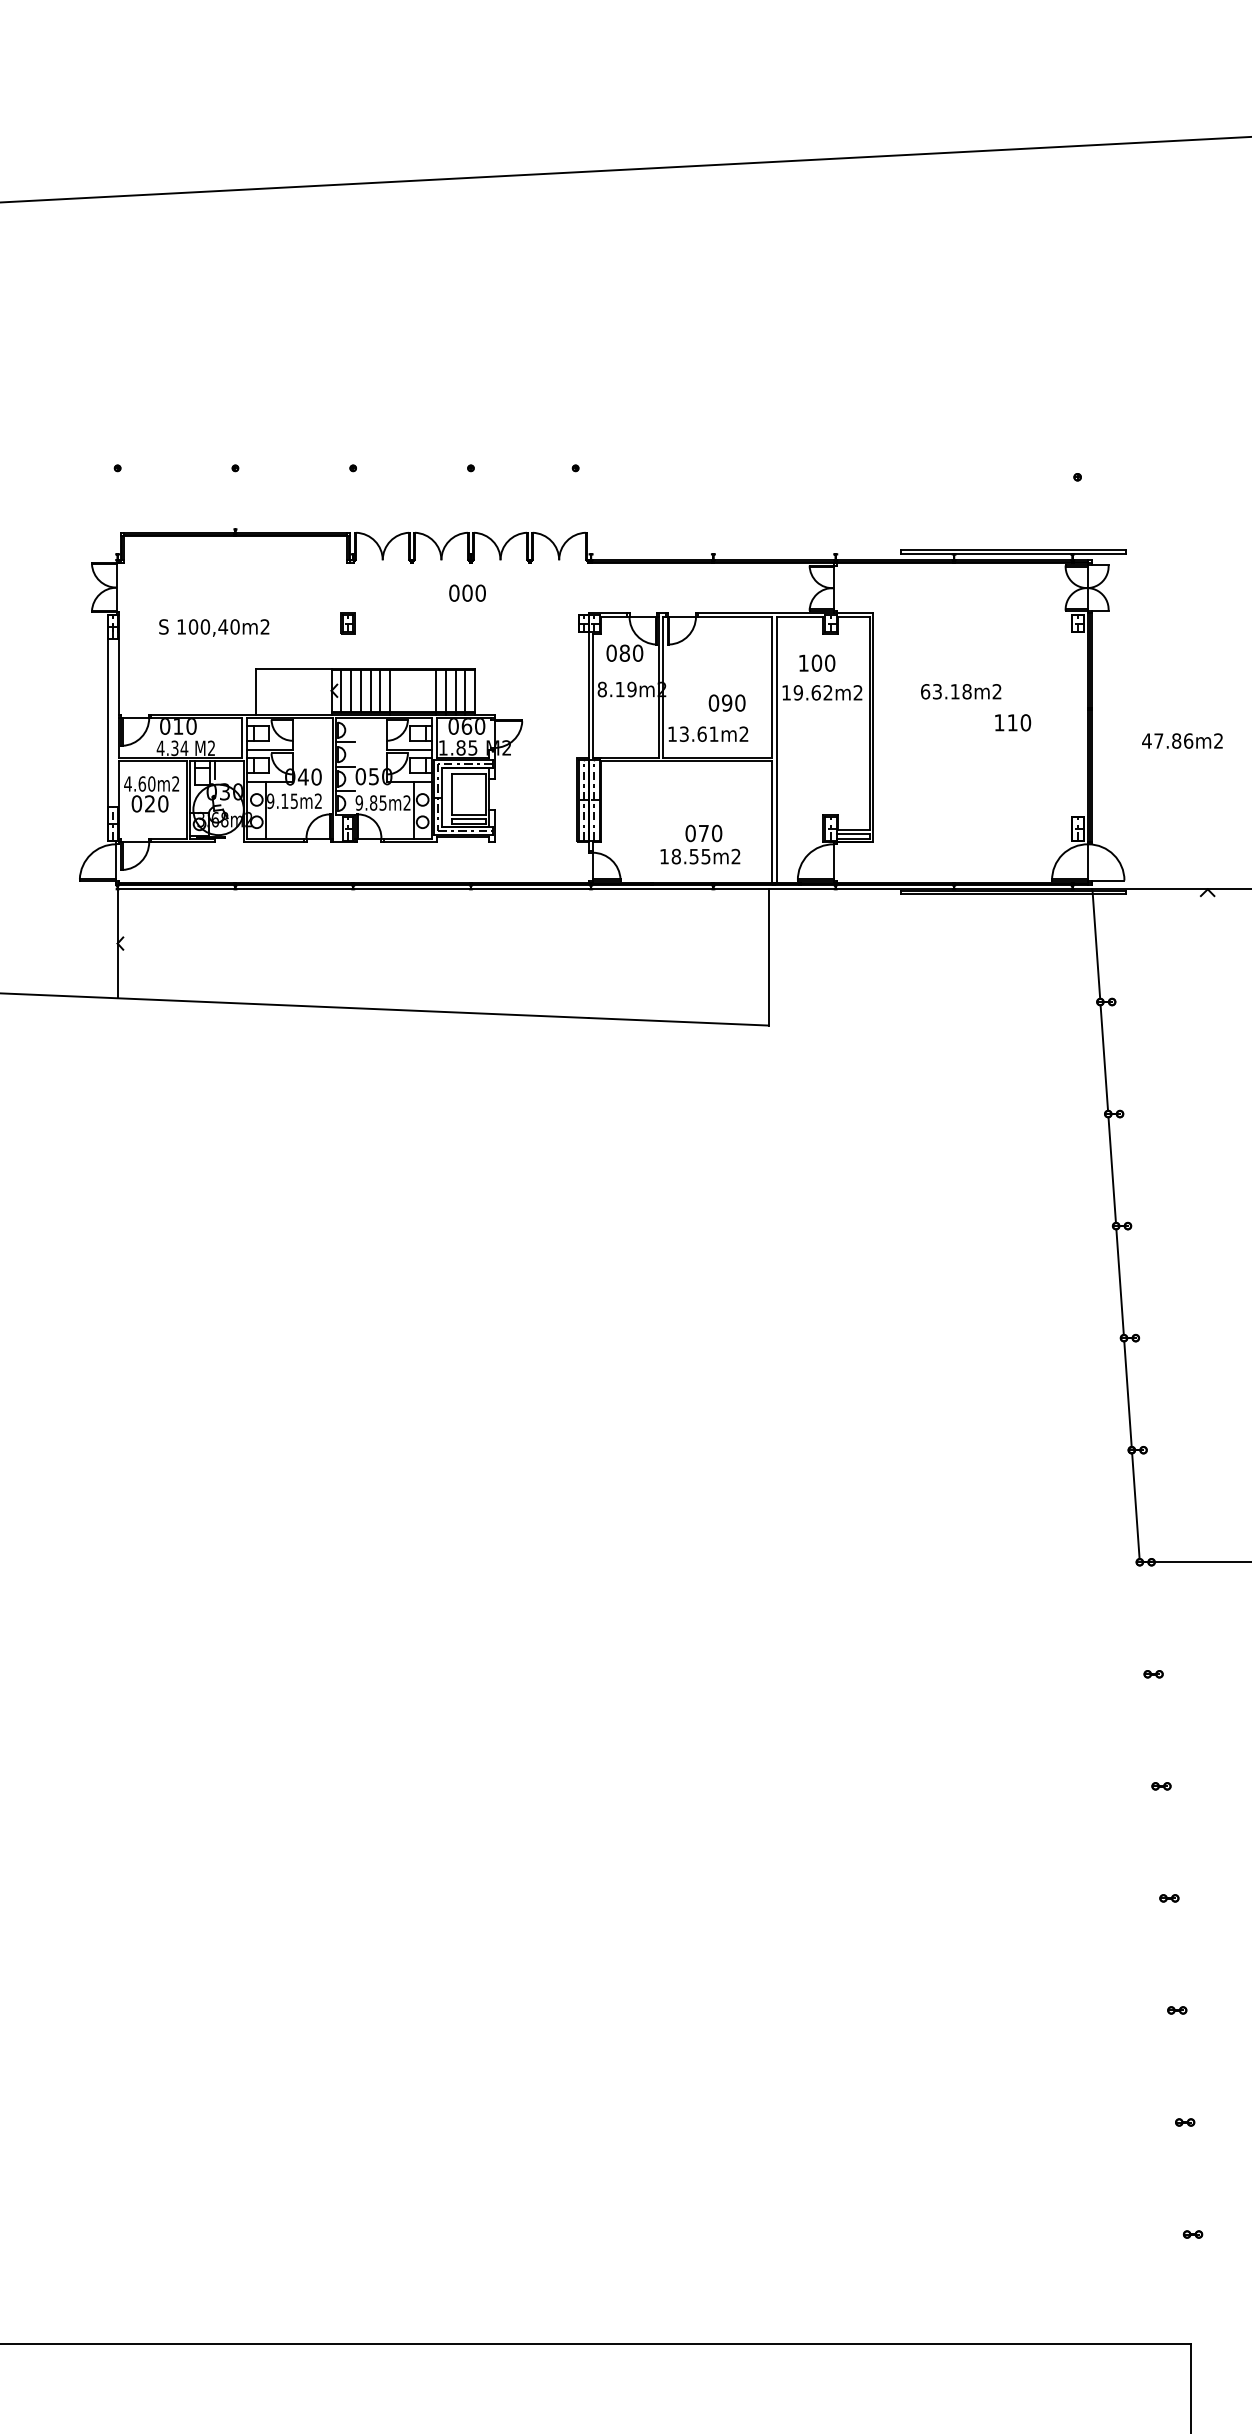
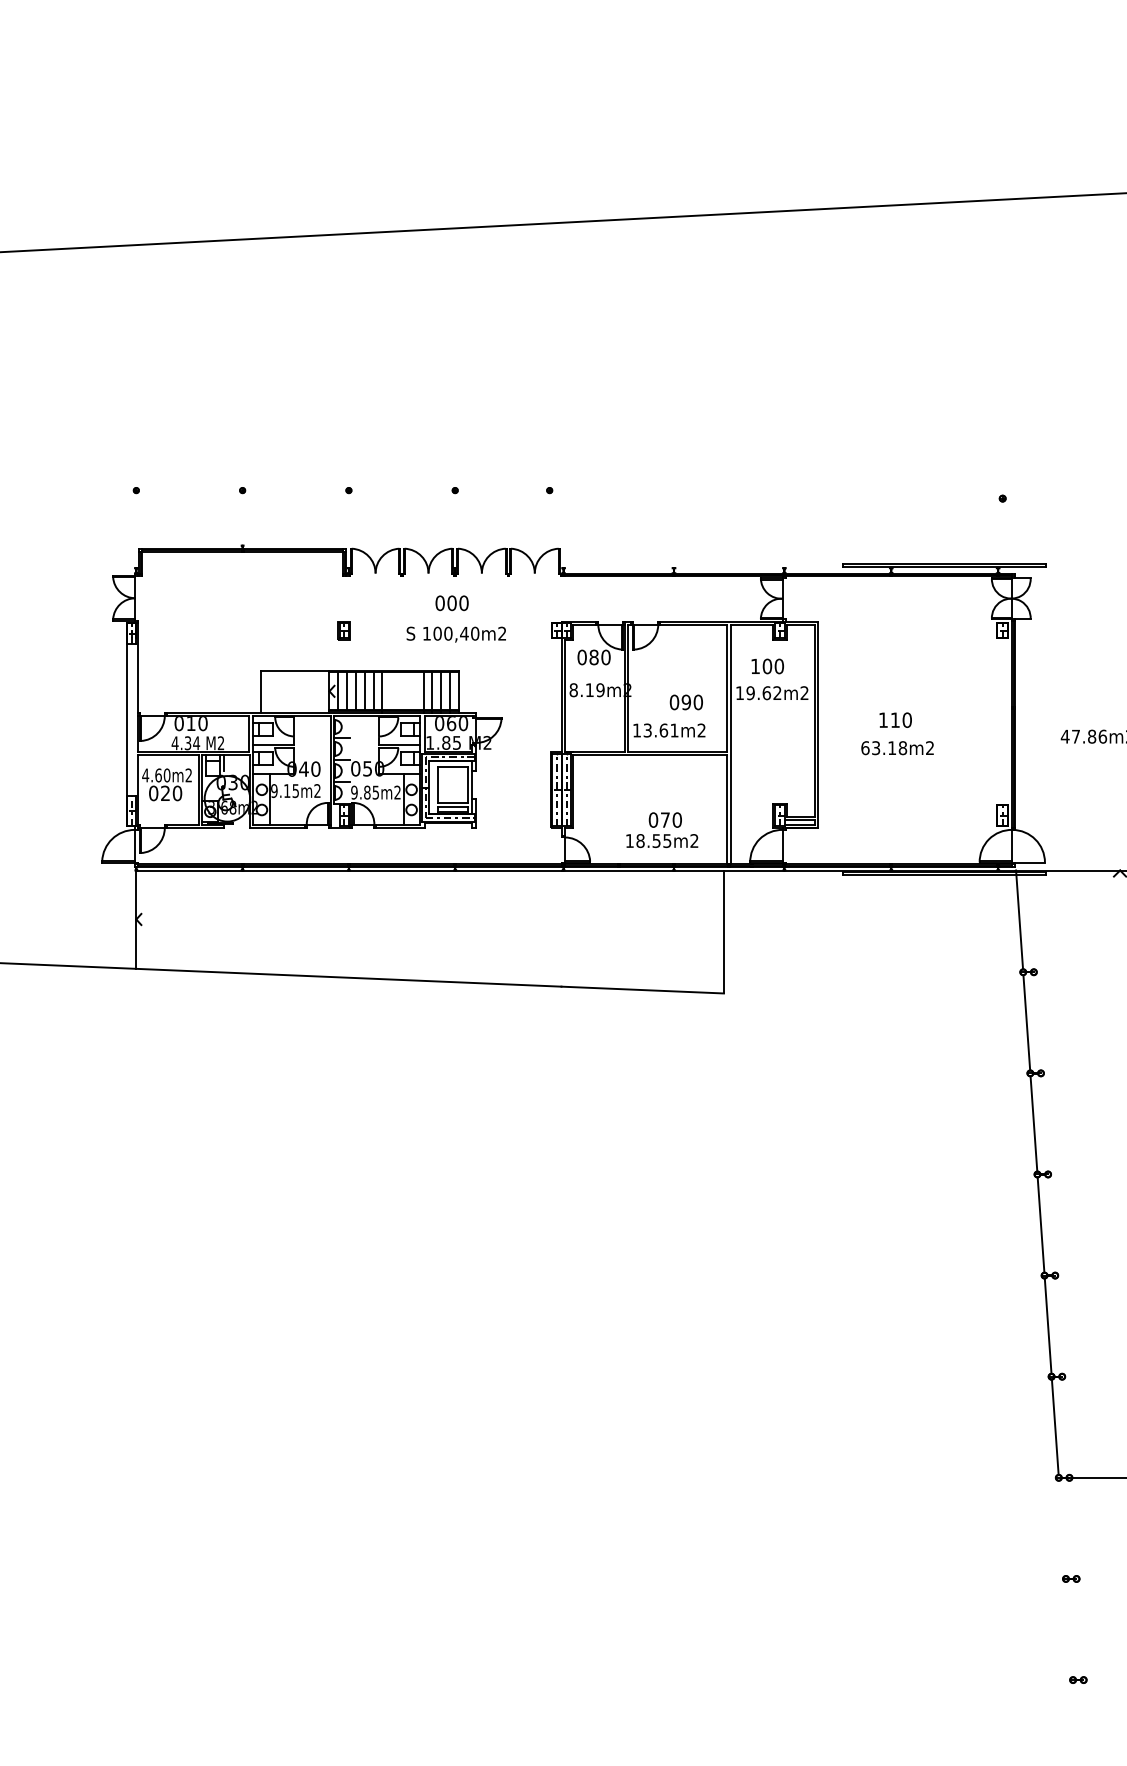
text: (214, 627) -> (456, 634), moved
text: (961, 691) -> (897, 747), moved
text: (1013, 722) -> (896, 719), moved

